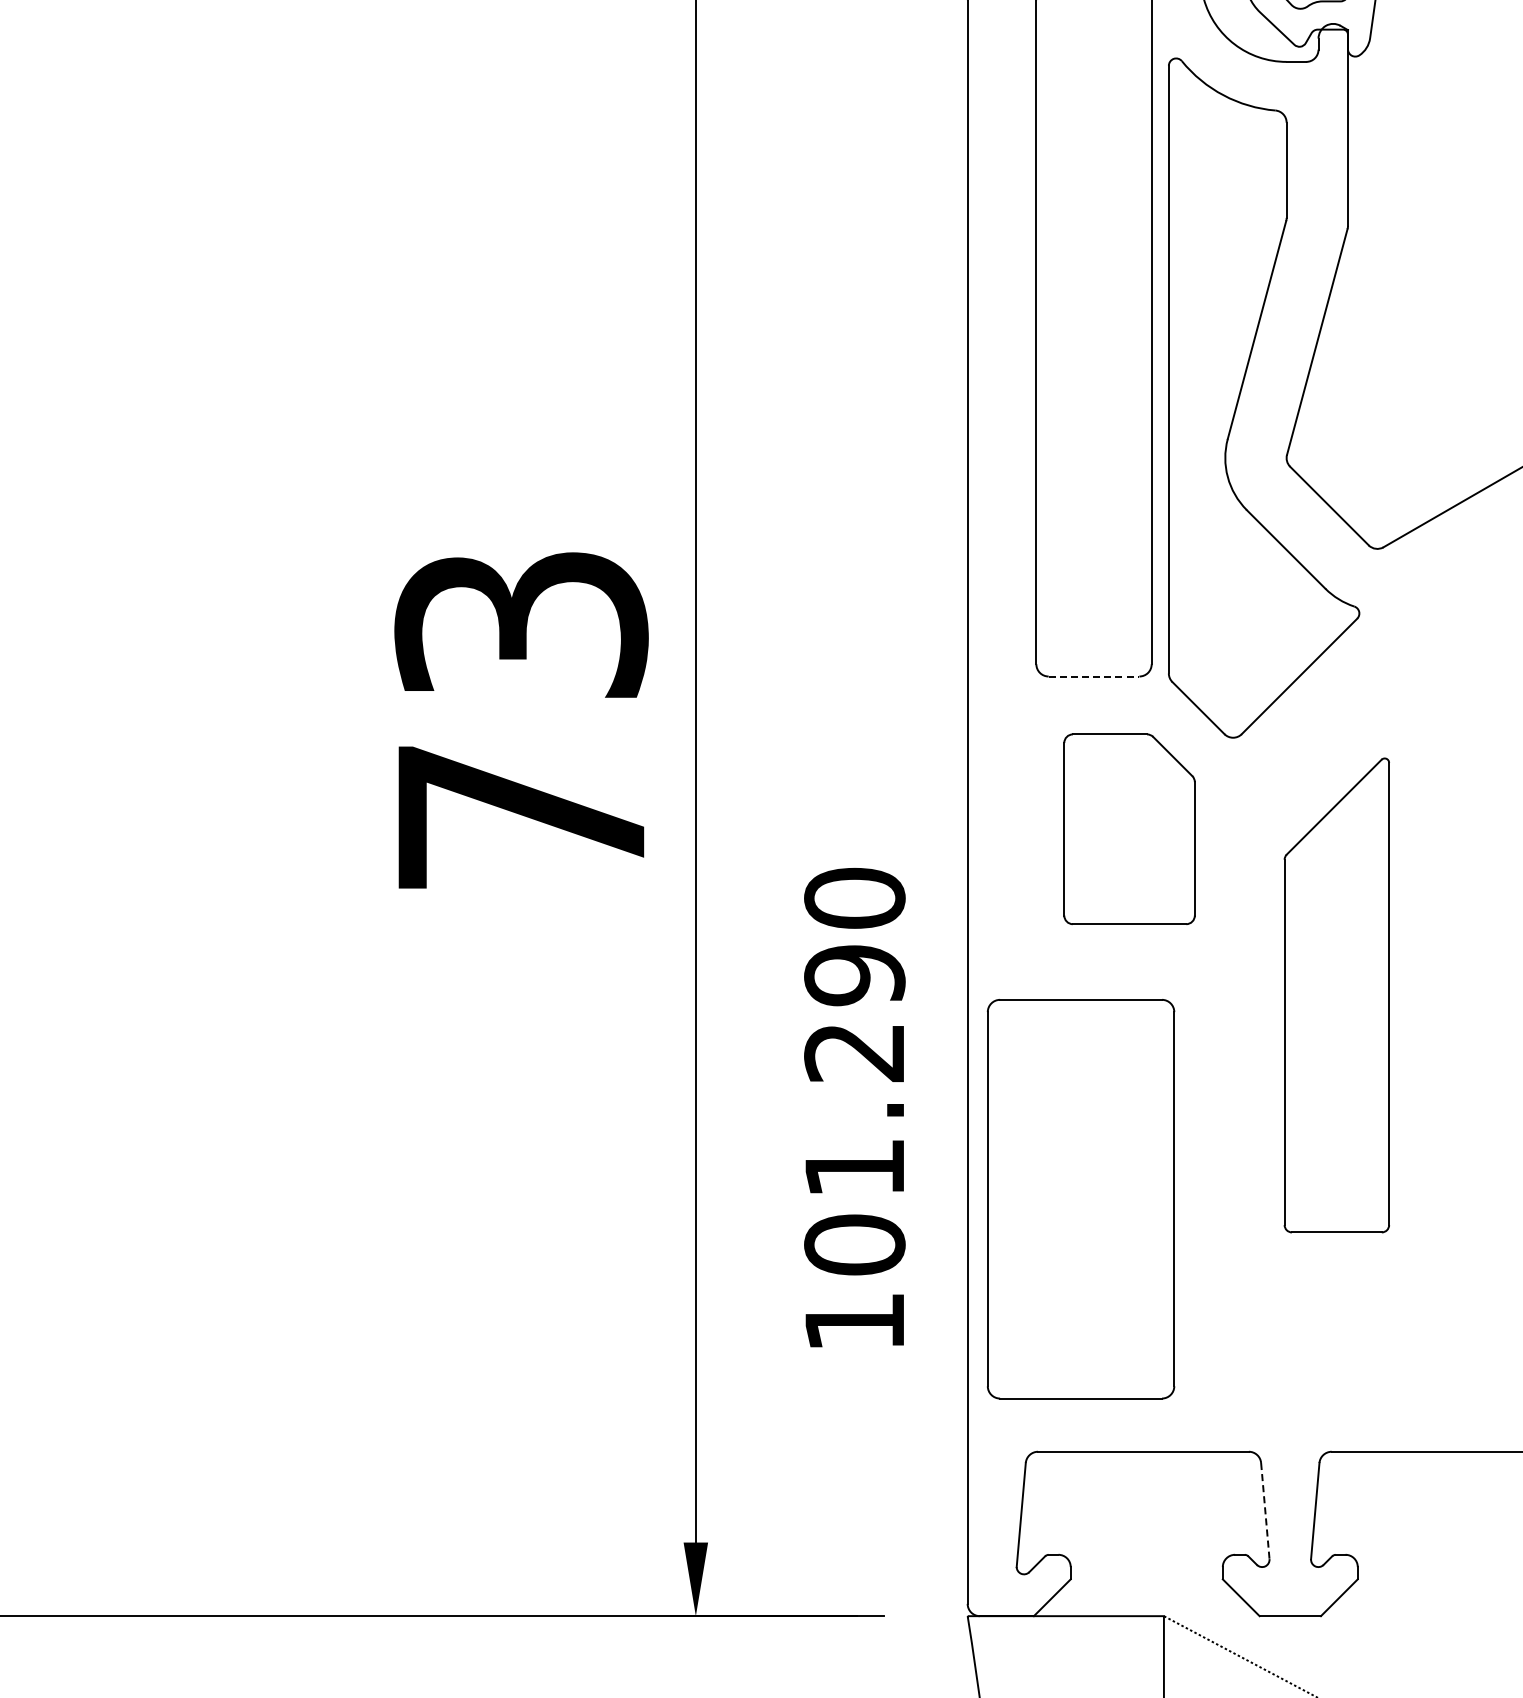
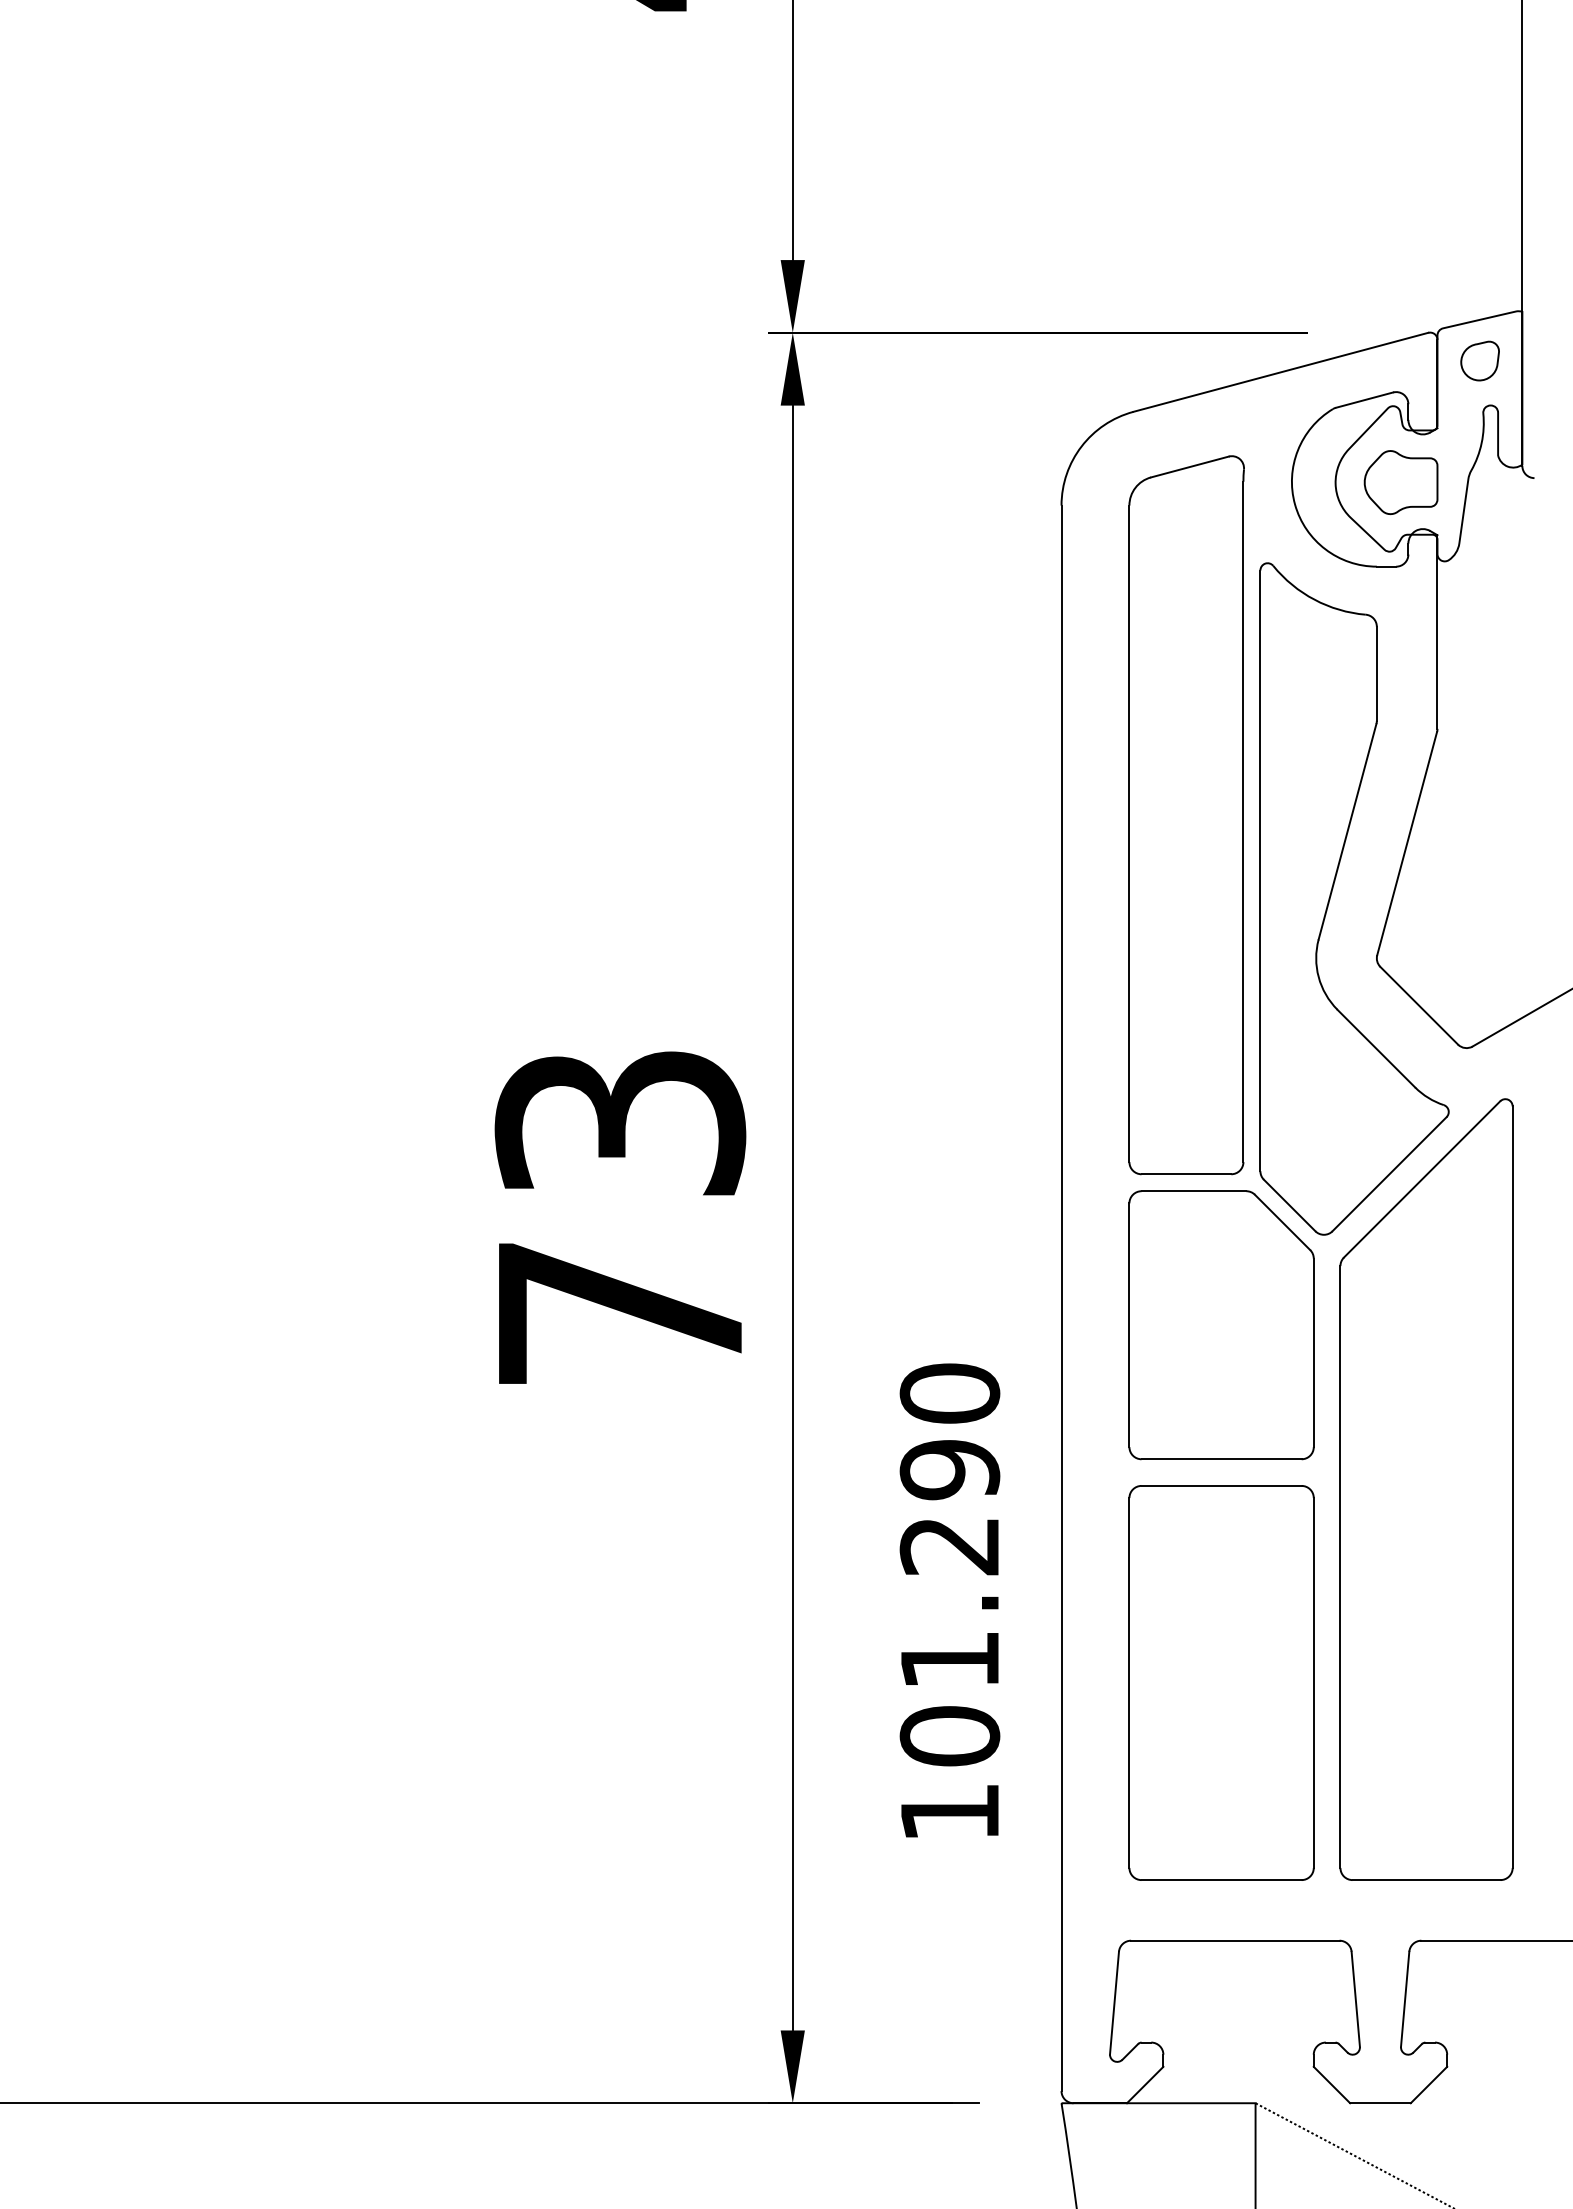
line: (1094, 676) -> (1186, 1174), dashed -> solid
part: (1129, 829) -> (1221, 1325), size x1.43
part: (1336, 995) -> (1426, 1489), size x1.67
part: (1080, 1198) -> (1221, 1682), moved
line: (1265, 1511) -> (1355, 1999), dashed -> solid

